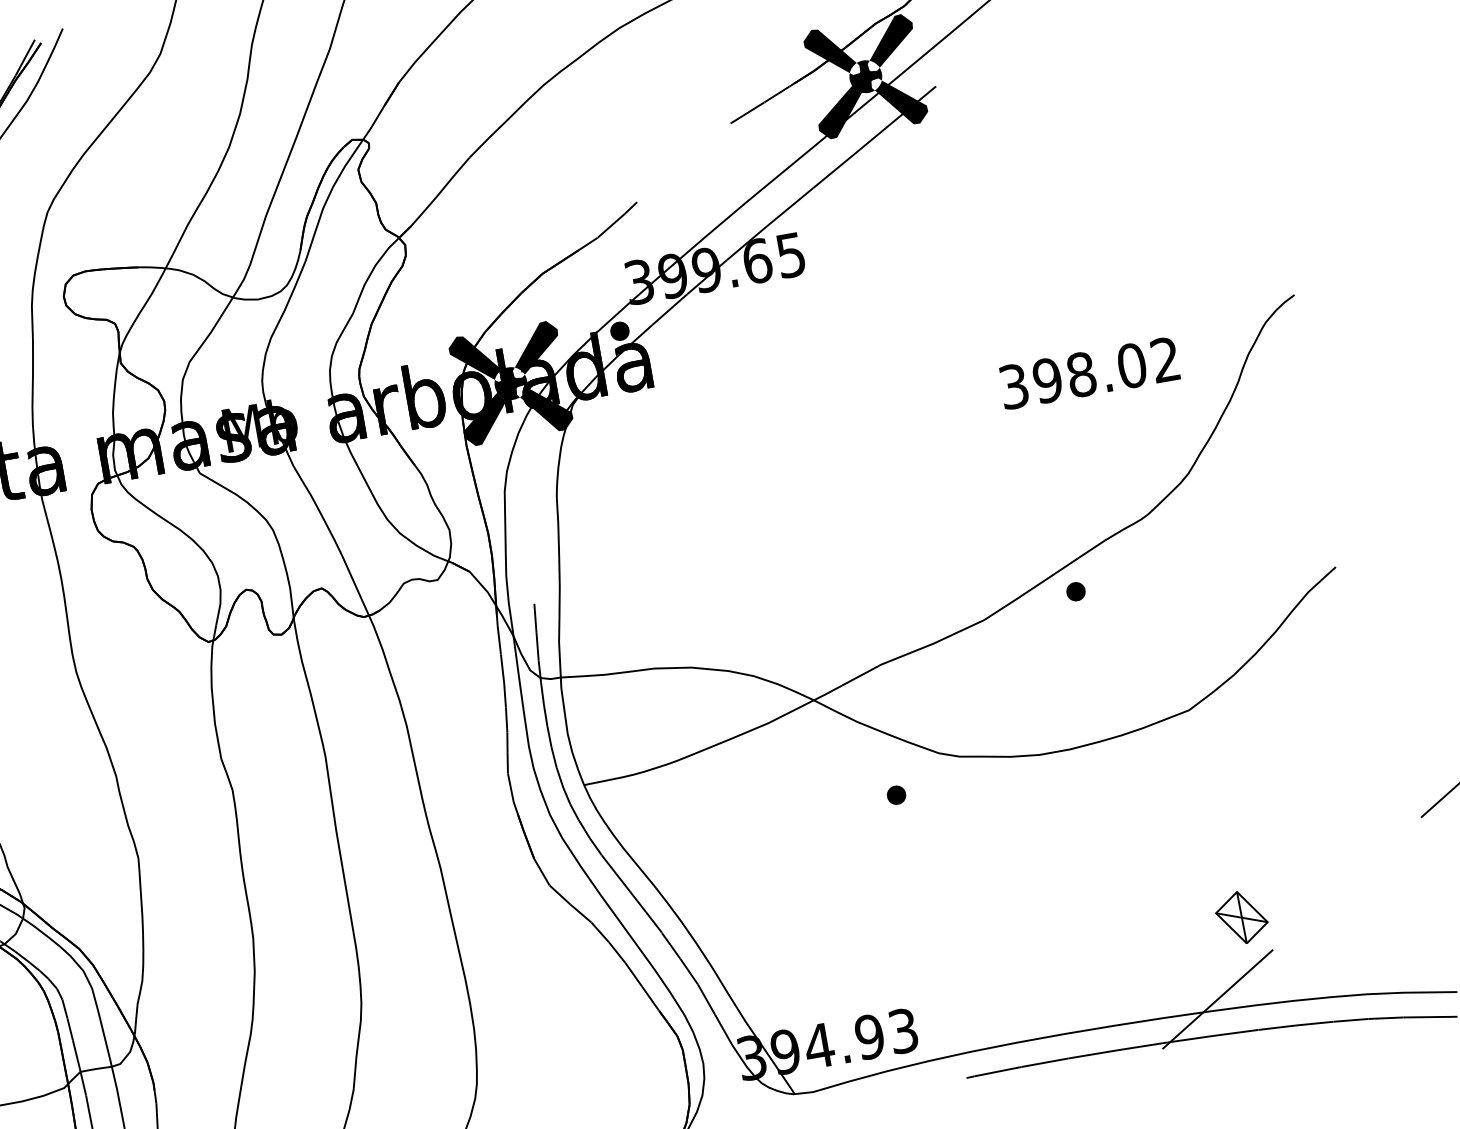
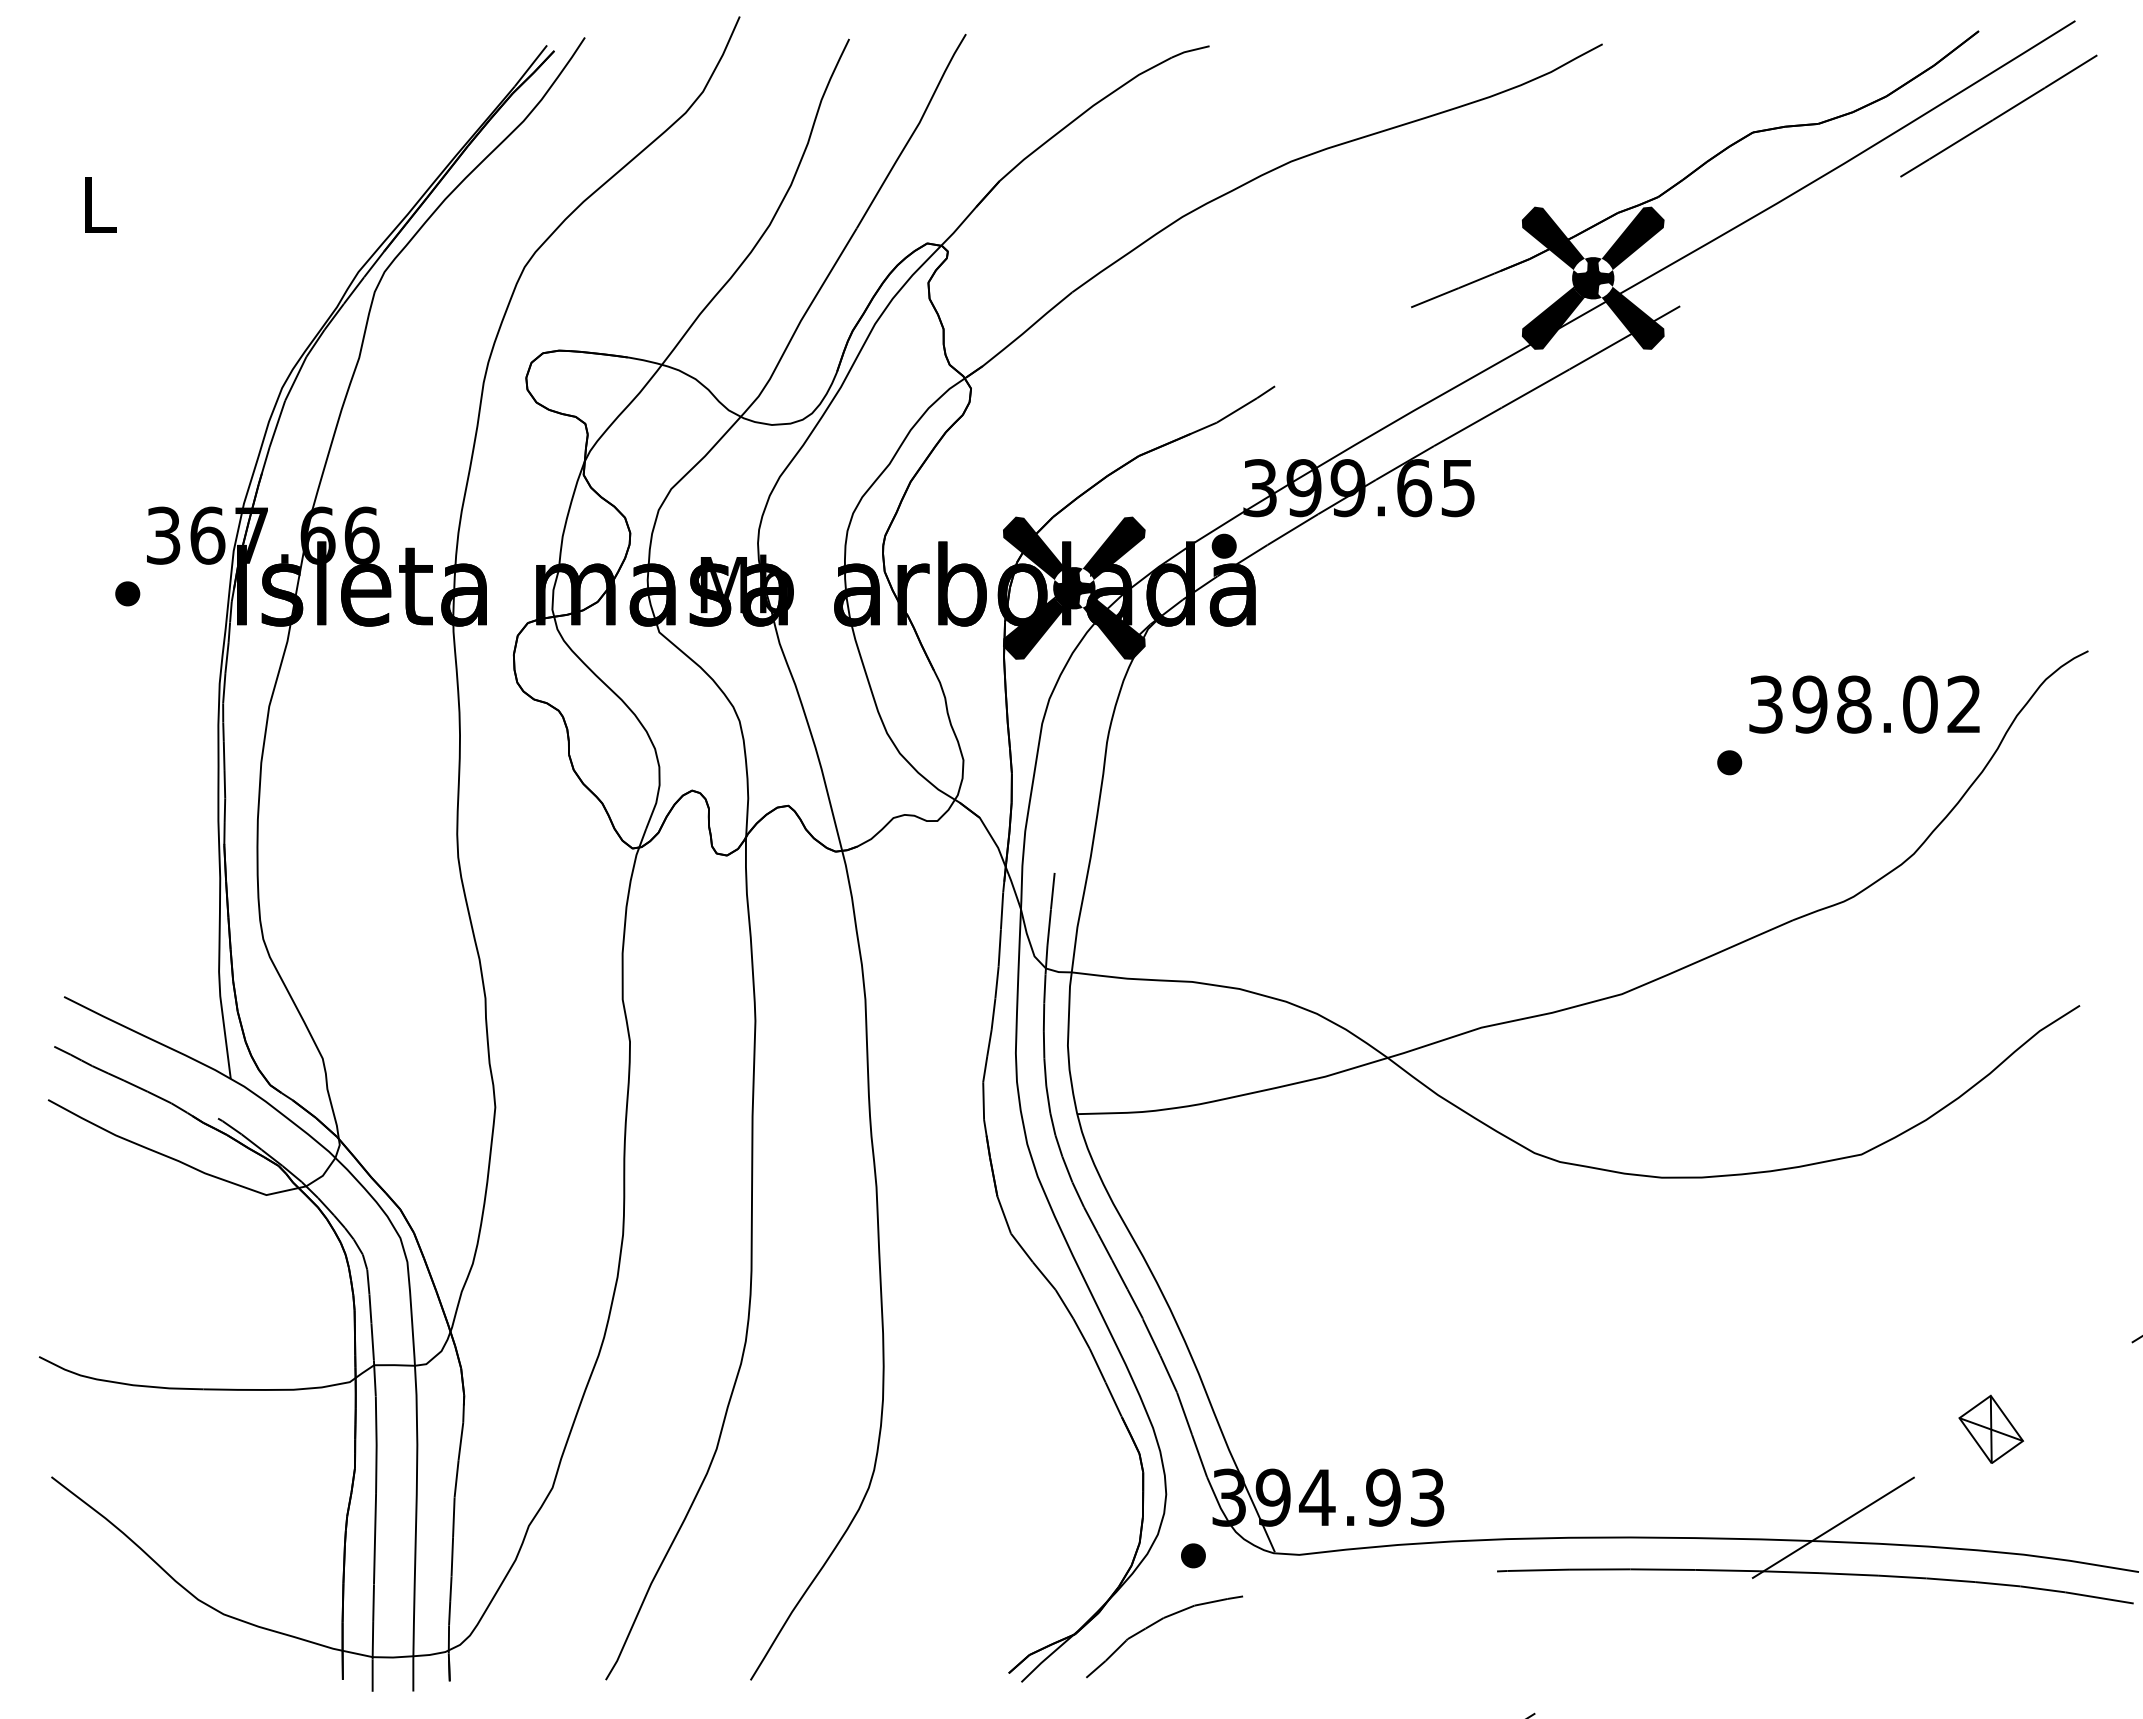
text: (1089, 373) -> (1864, 704), moved
part: (1075, 591) -> (1729, 762), moved
part: (896, 794) -> (1193, 1555), moved
part: (1241, 916) -> (1991, 1428), moved

